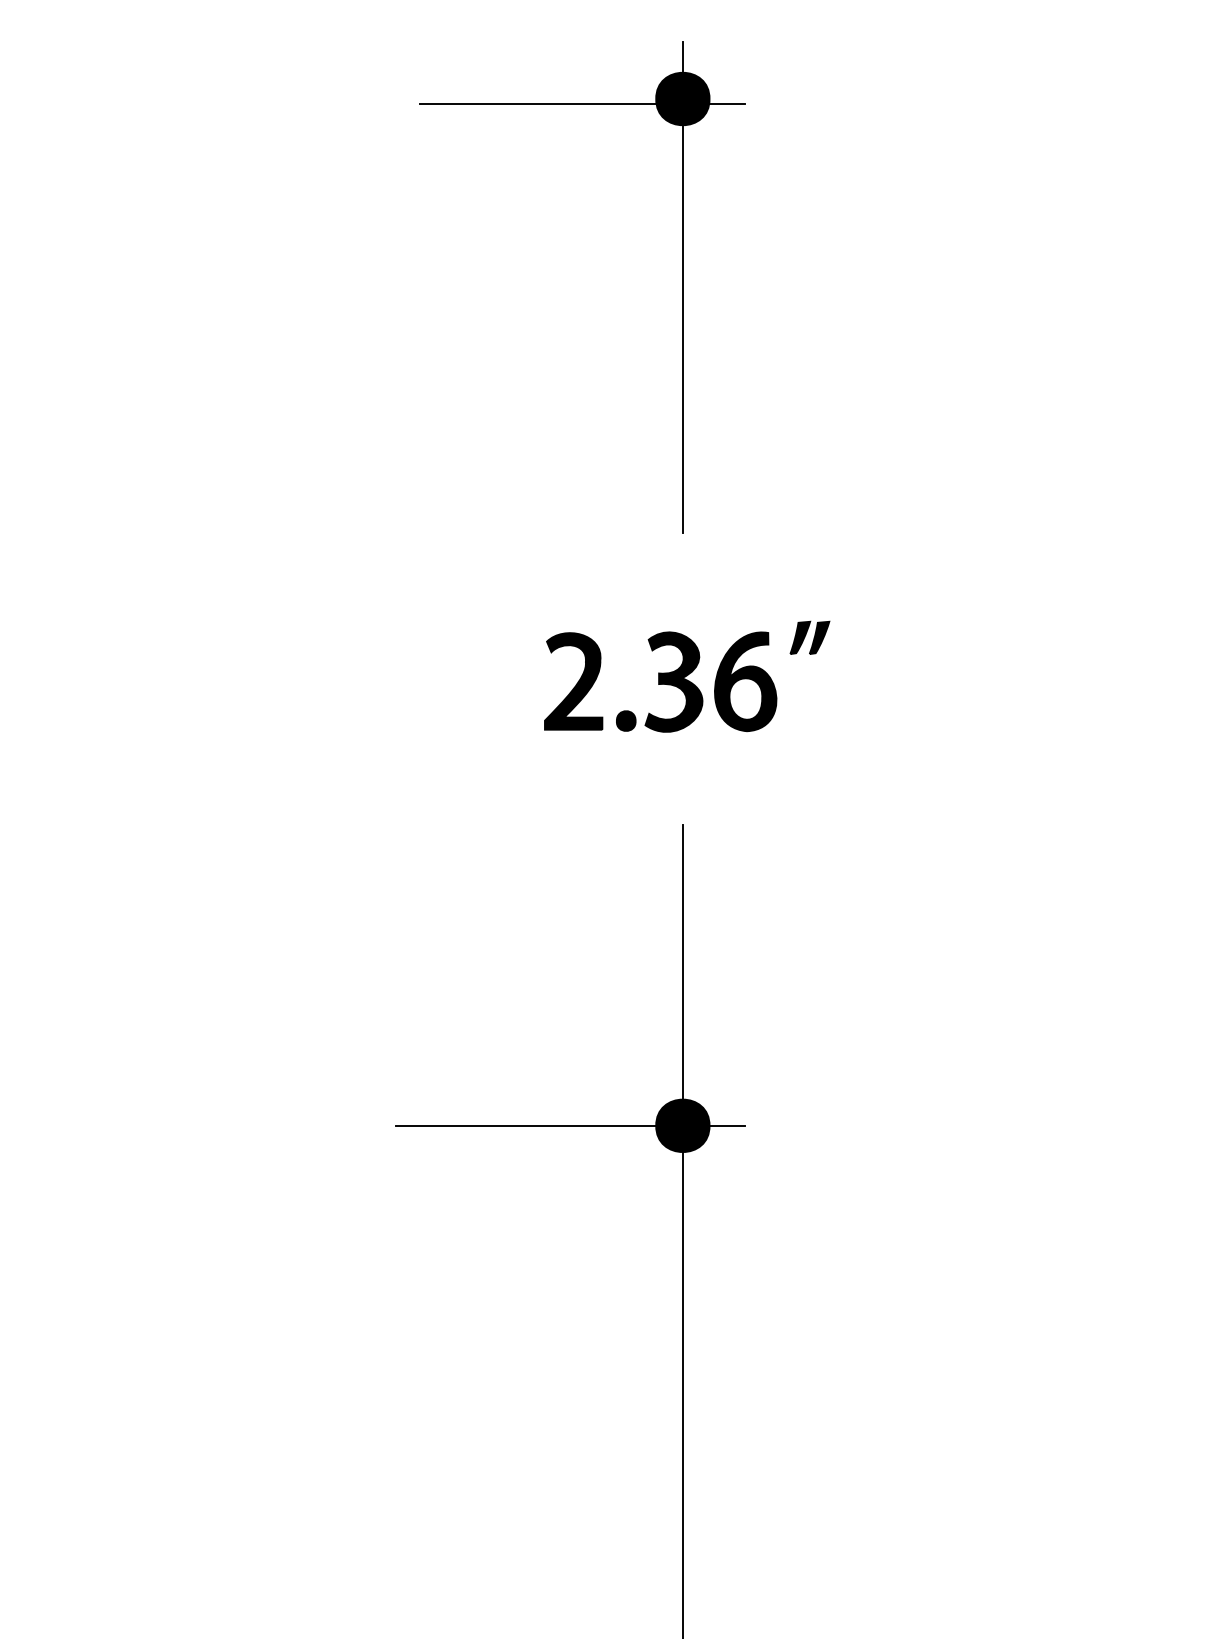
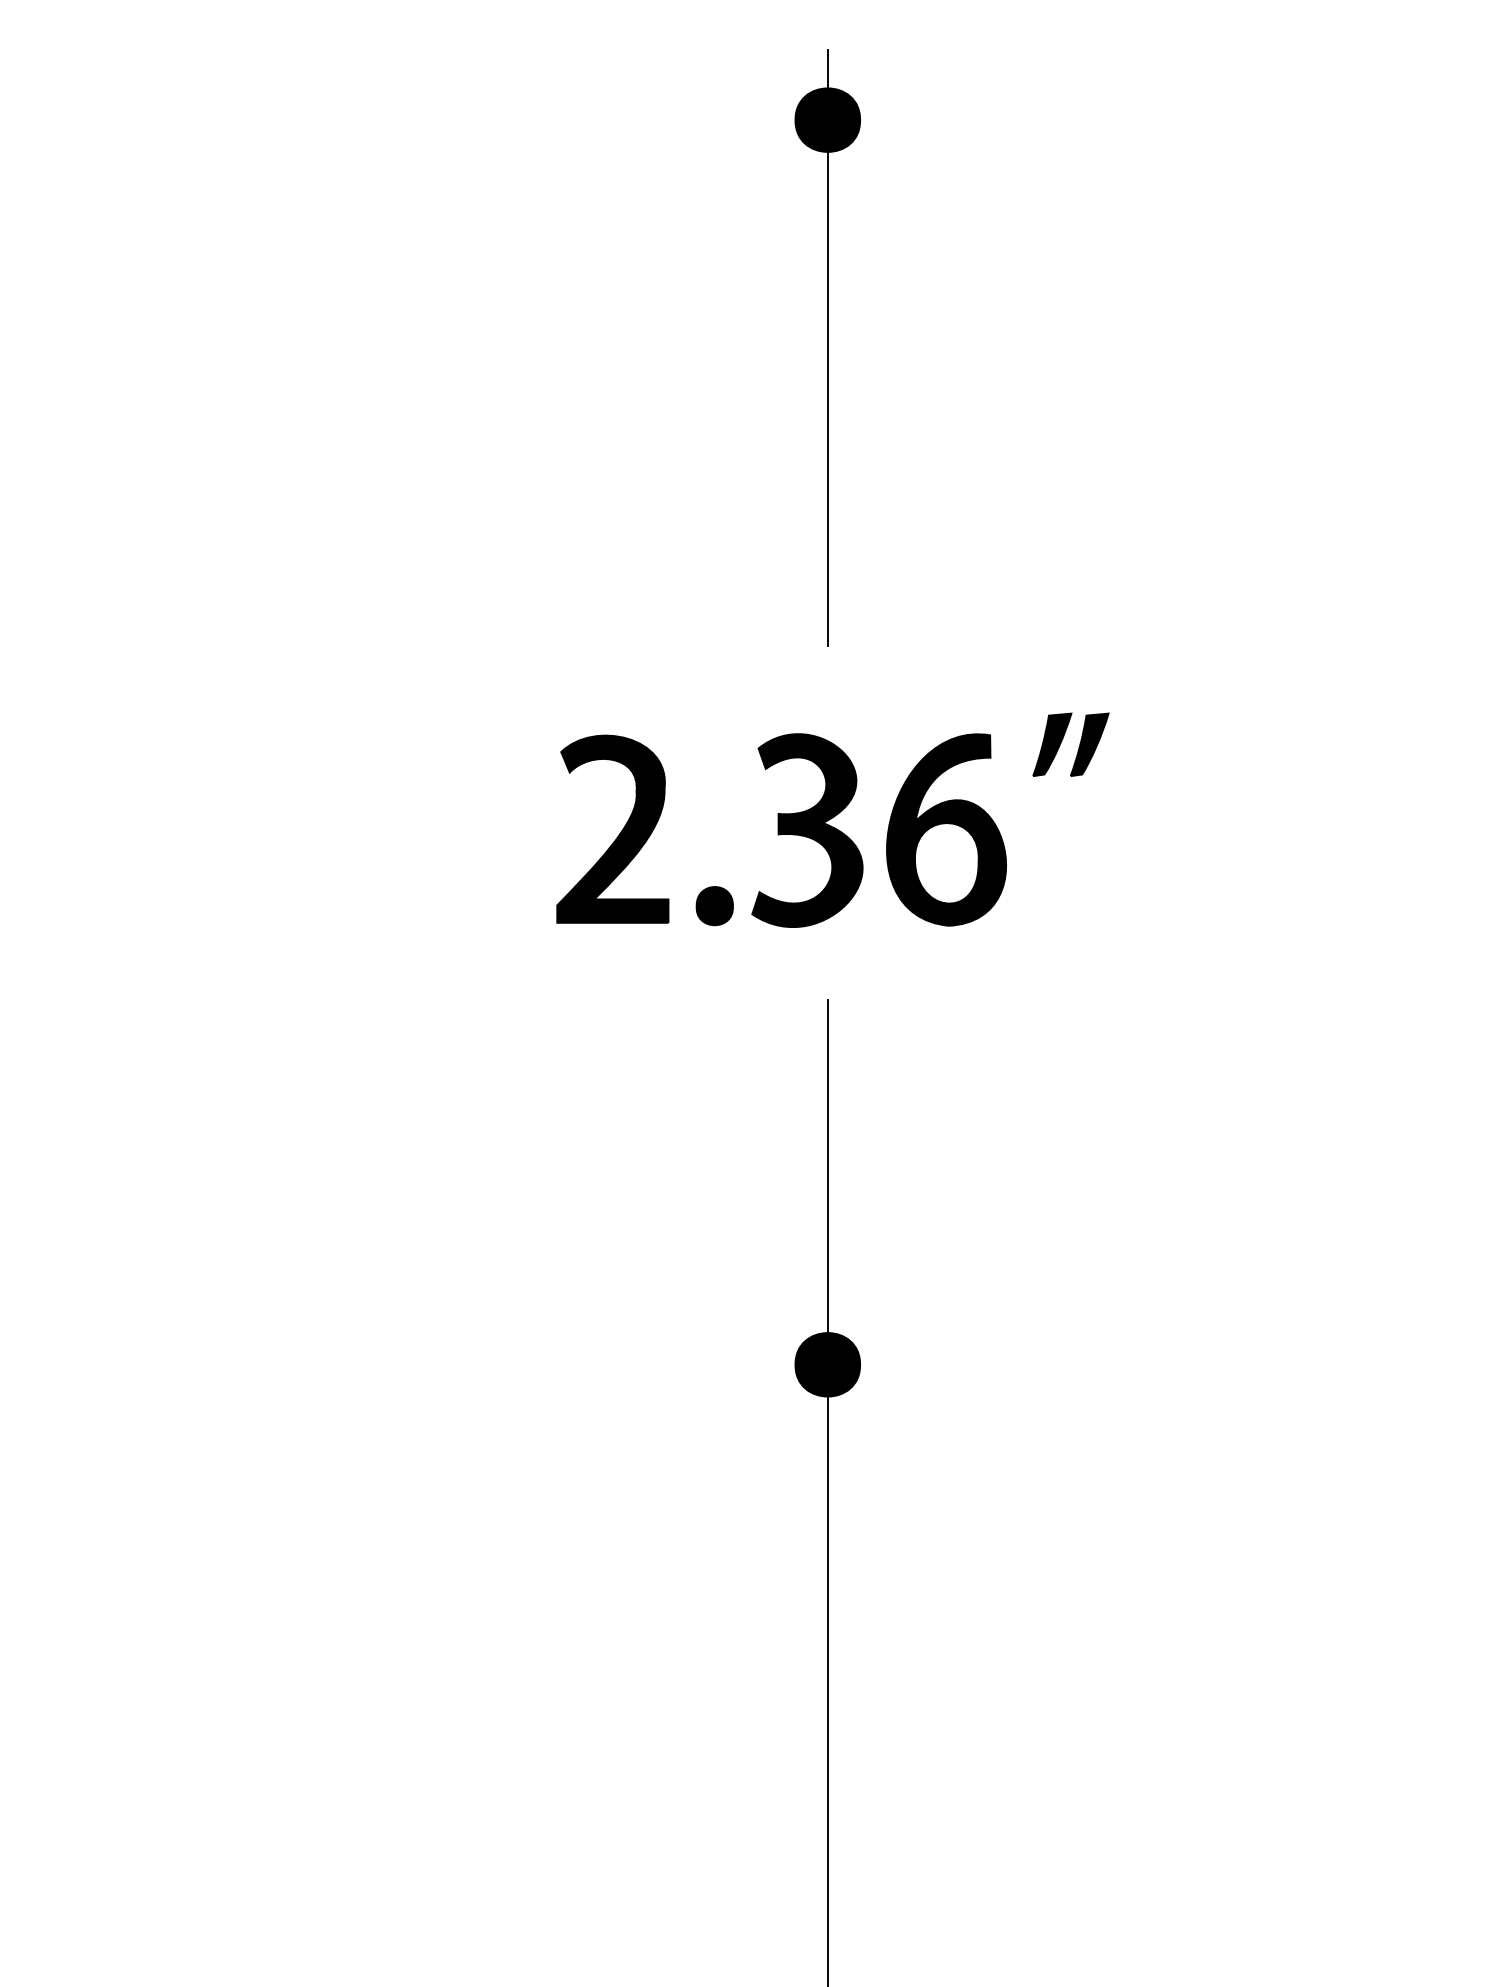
line: (582, 104) -> (706, 126), removed
part: (686, 676) -> (832, 820), size x1.6
line: (570, 1125) -> (691, 1364), removed

